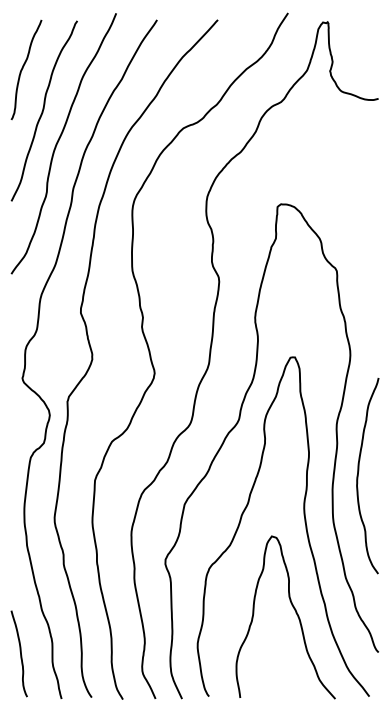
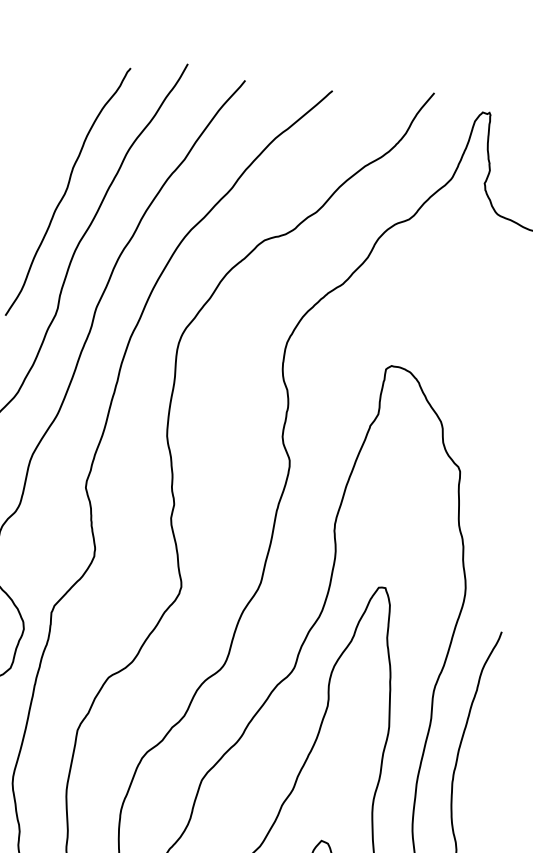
curve: (23, 68) -> (45, 127), removed

